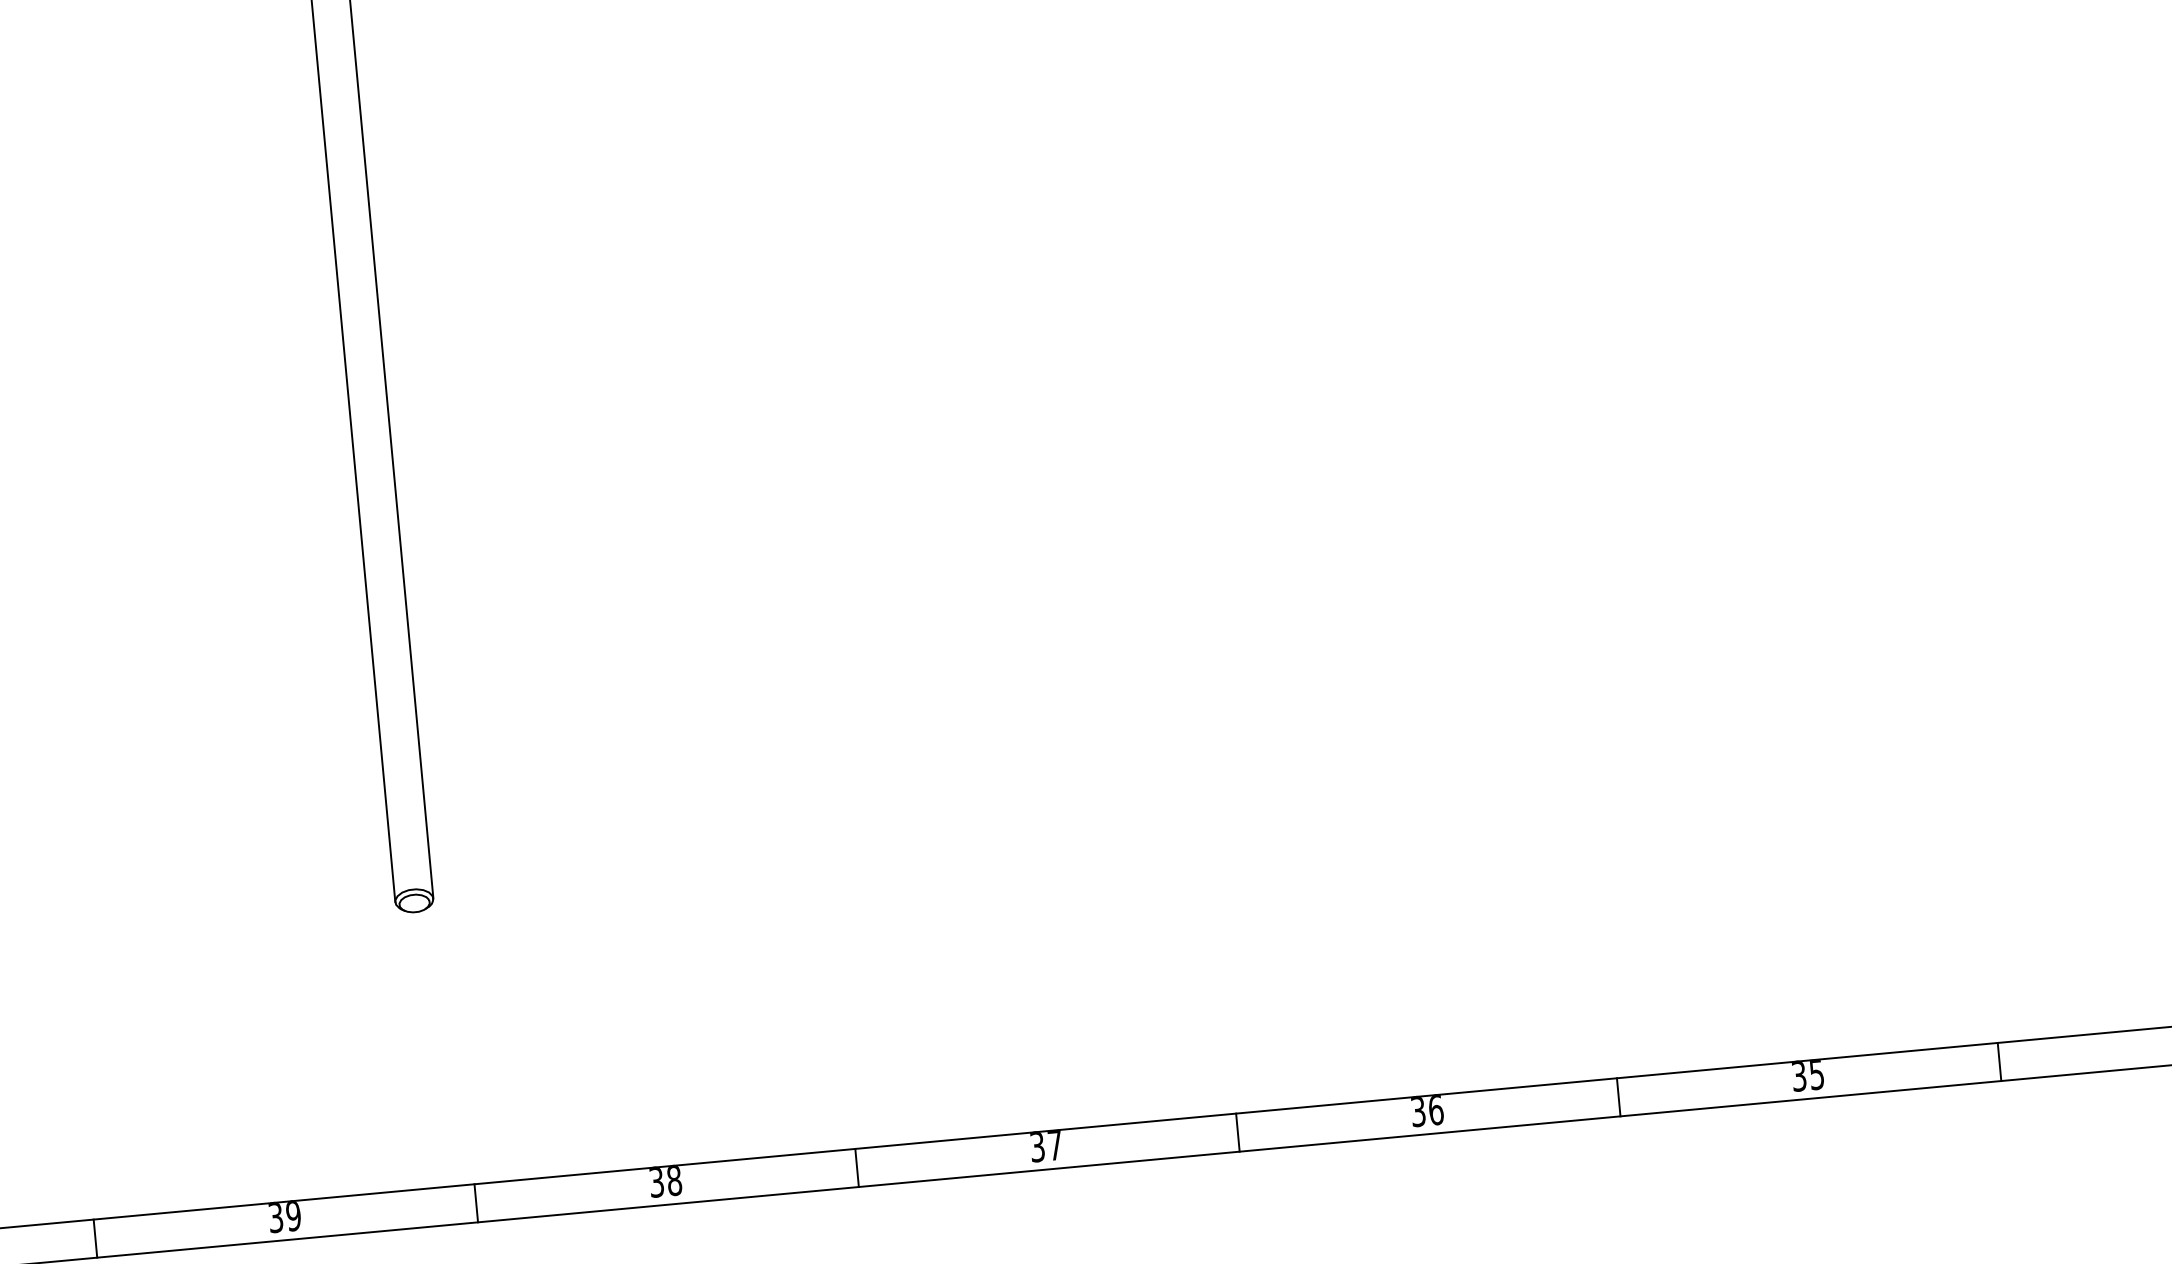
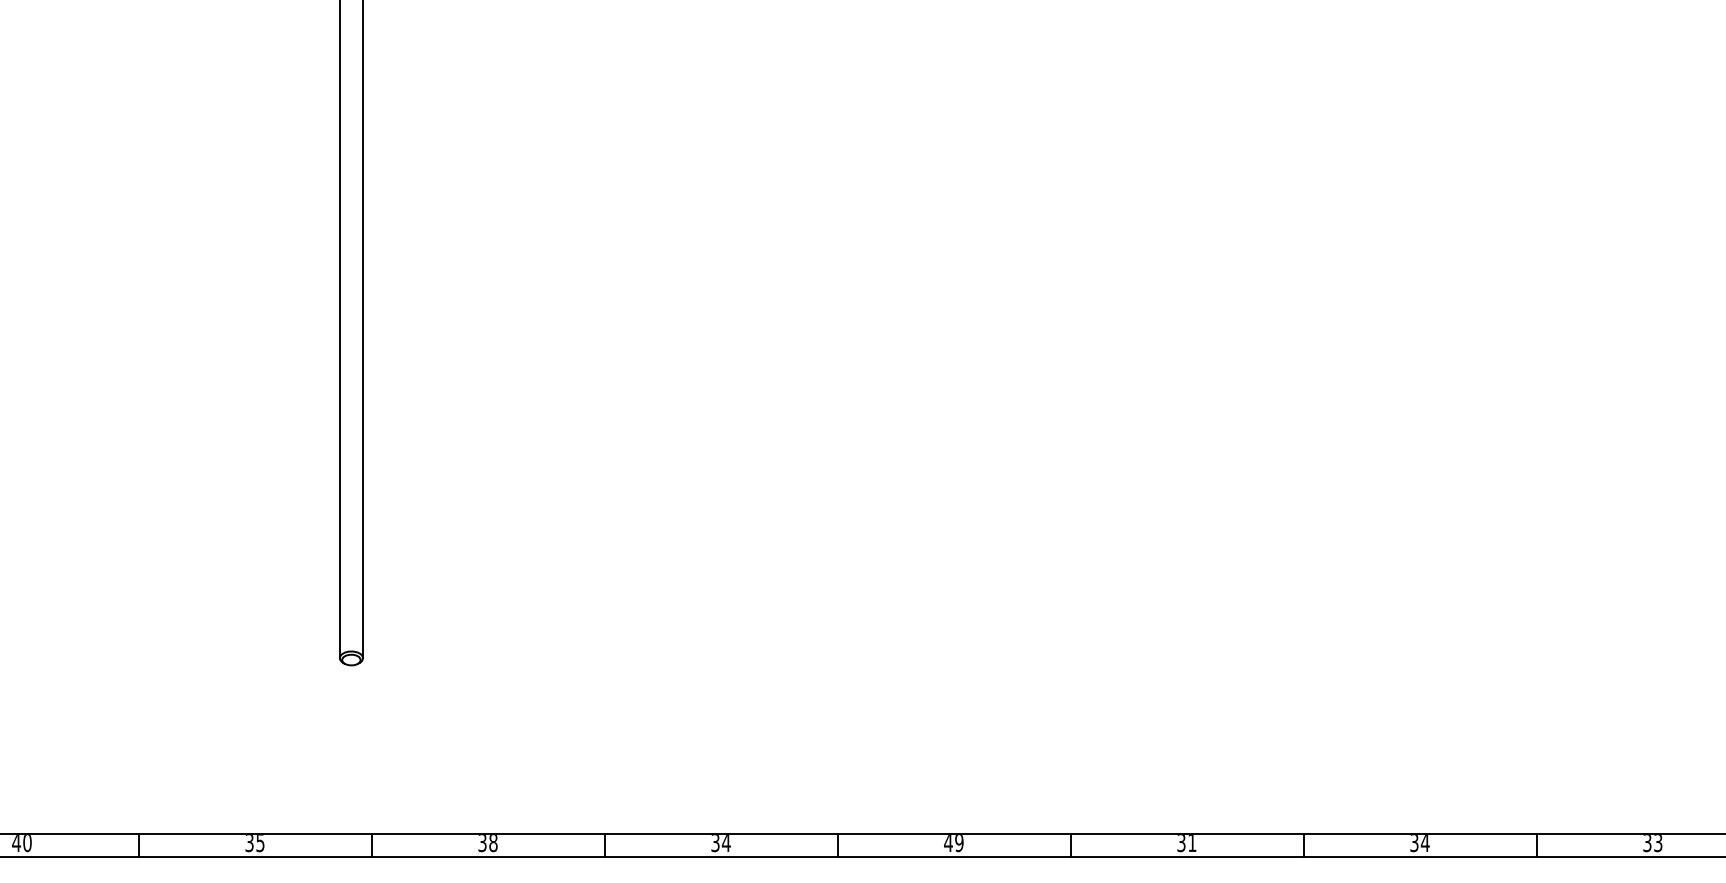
text: (1817, 1075) -> (1192, 843), 35 -> 31
text: (1426, 1112) -> (953, 843), 36 -> 49
text: (1053, 1146) -> (725, 843), 37 -> 34
text: (293, 1217) -> (260, 843), 39 -> 35

